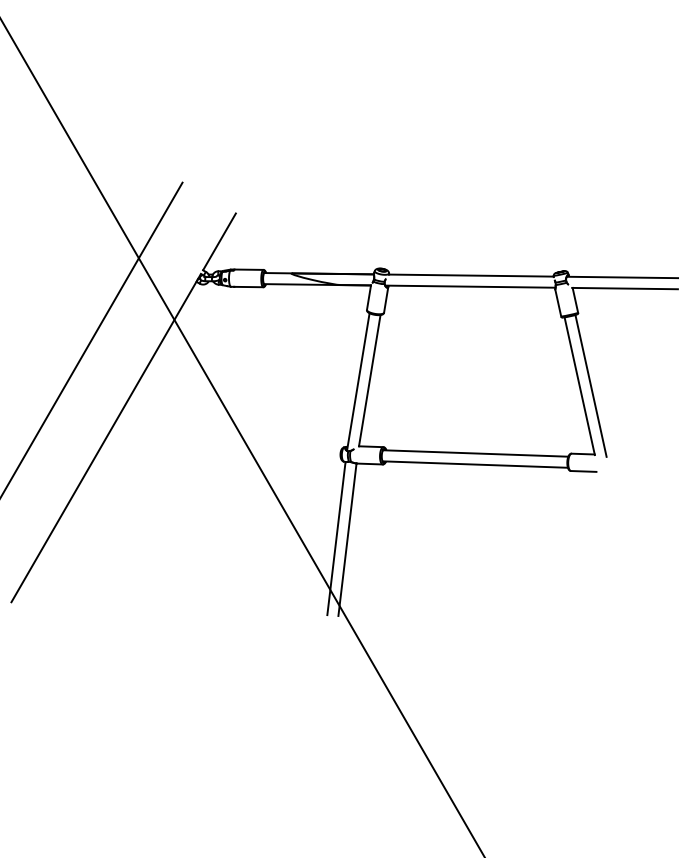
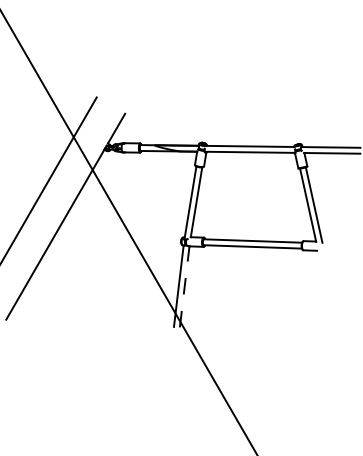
line: (347, 539) -> (184, 286), solid -> dashed

